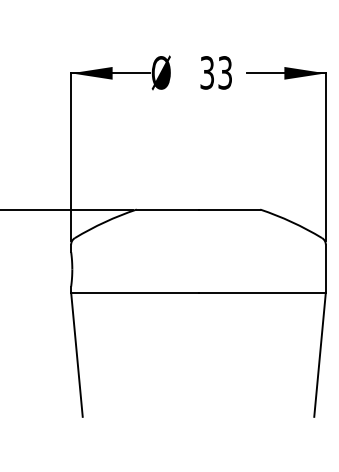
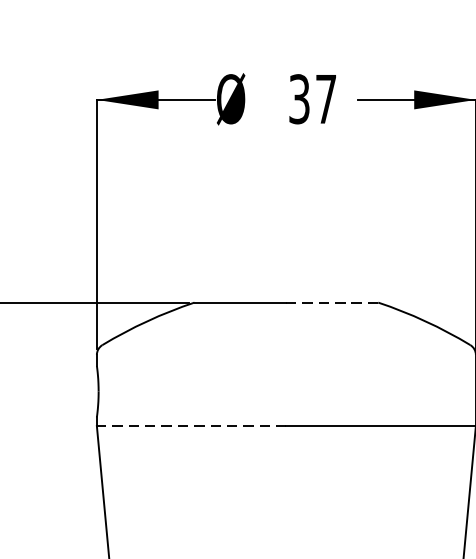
text: (224, 72) -> (325, 98), 33 -> 37
line: (229, 209) -> (332, 302), solid -> dashed
line: (134, 292) -> (191, 426), solid -> dashed

